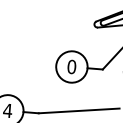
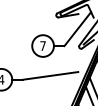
text: (71, 66) -> (42, 45), 0 -> 7

